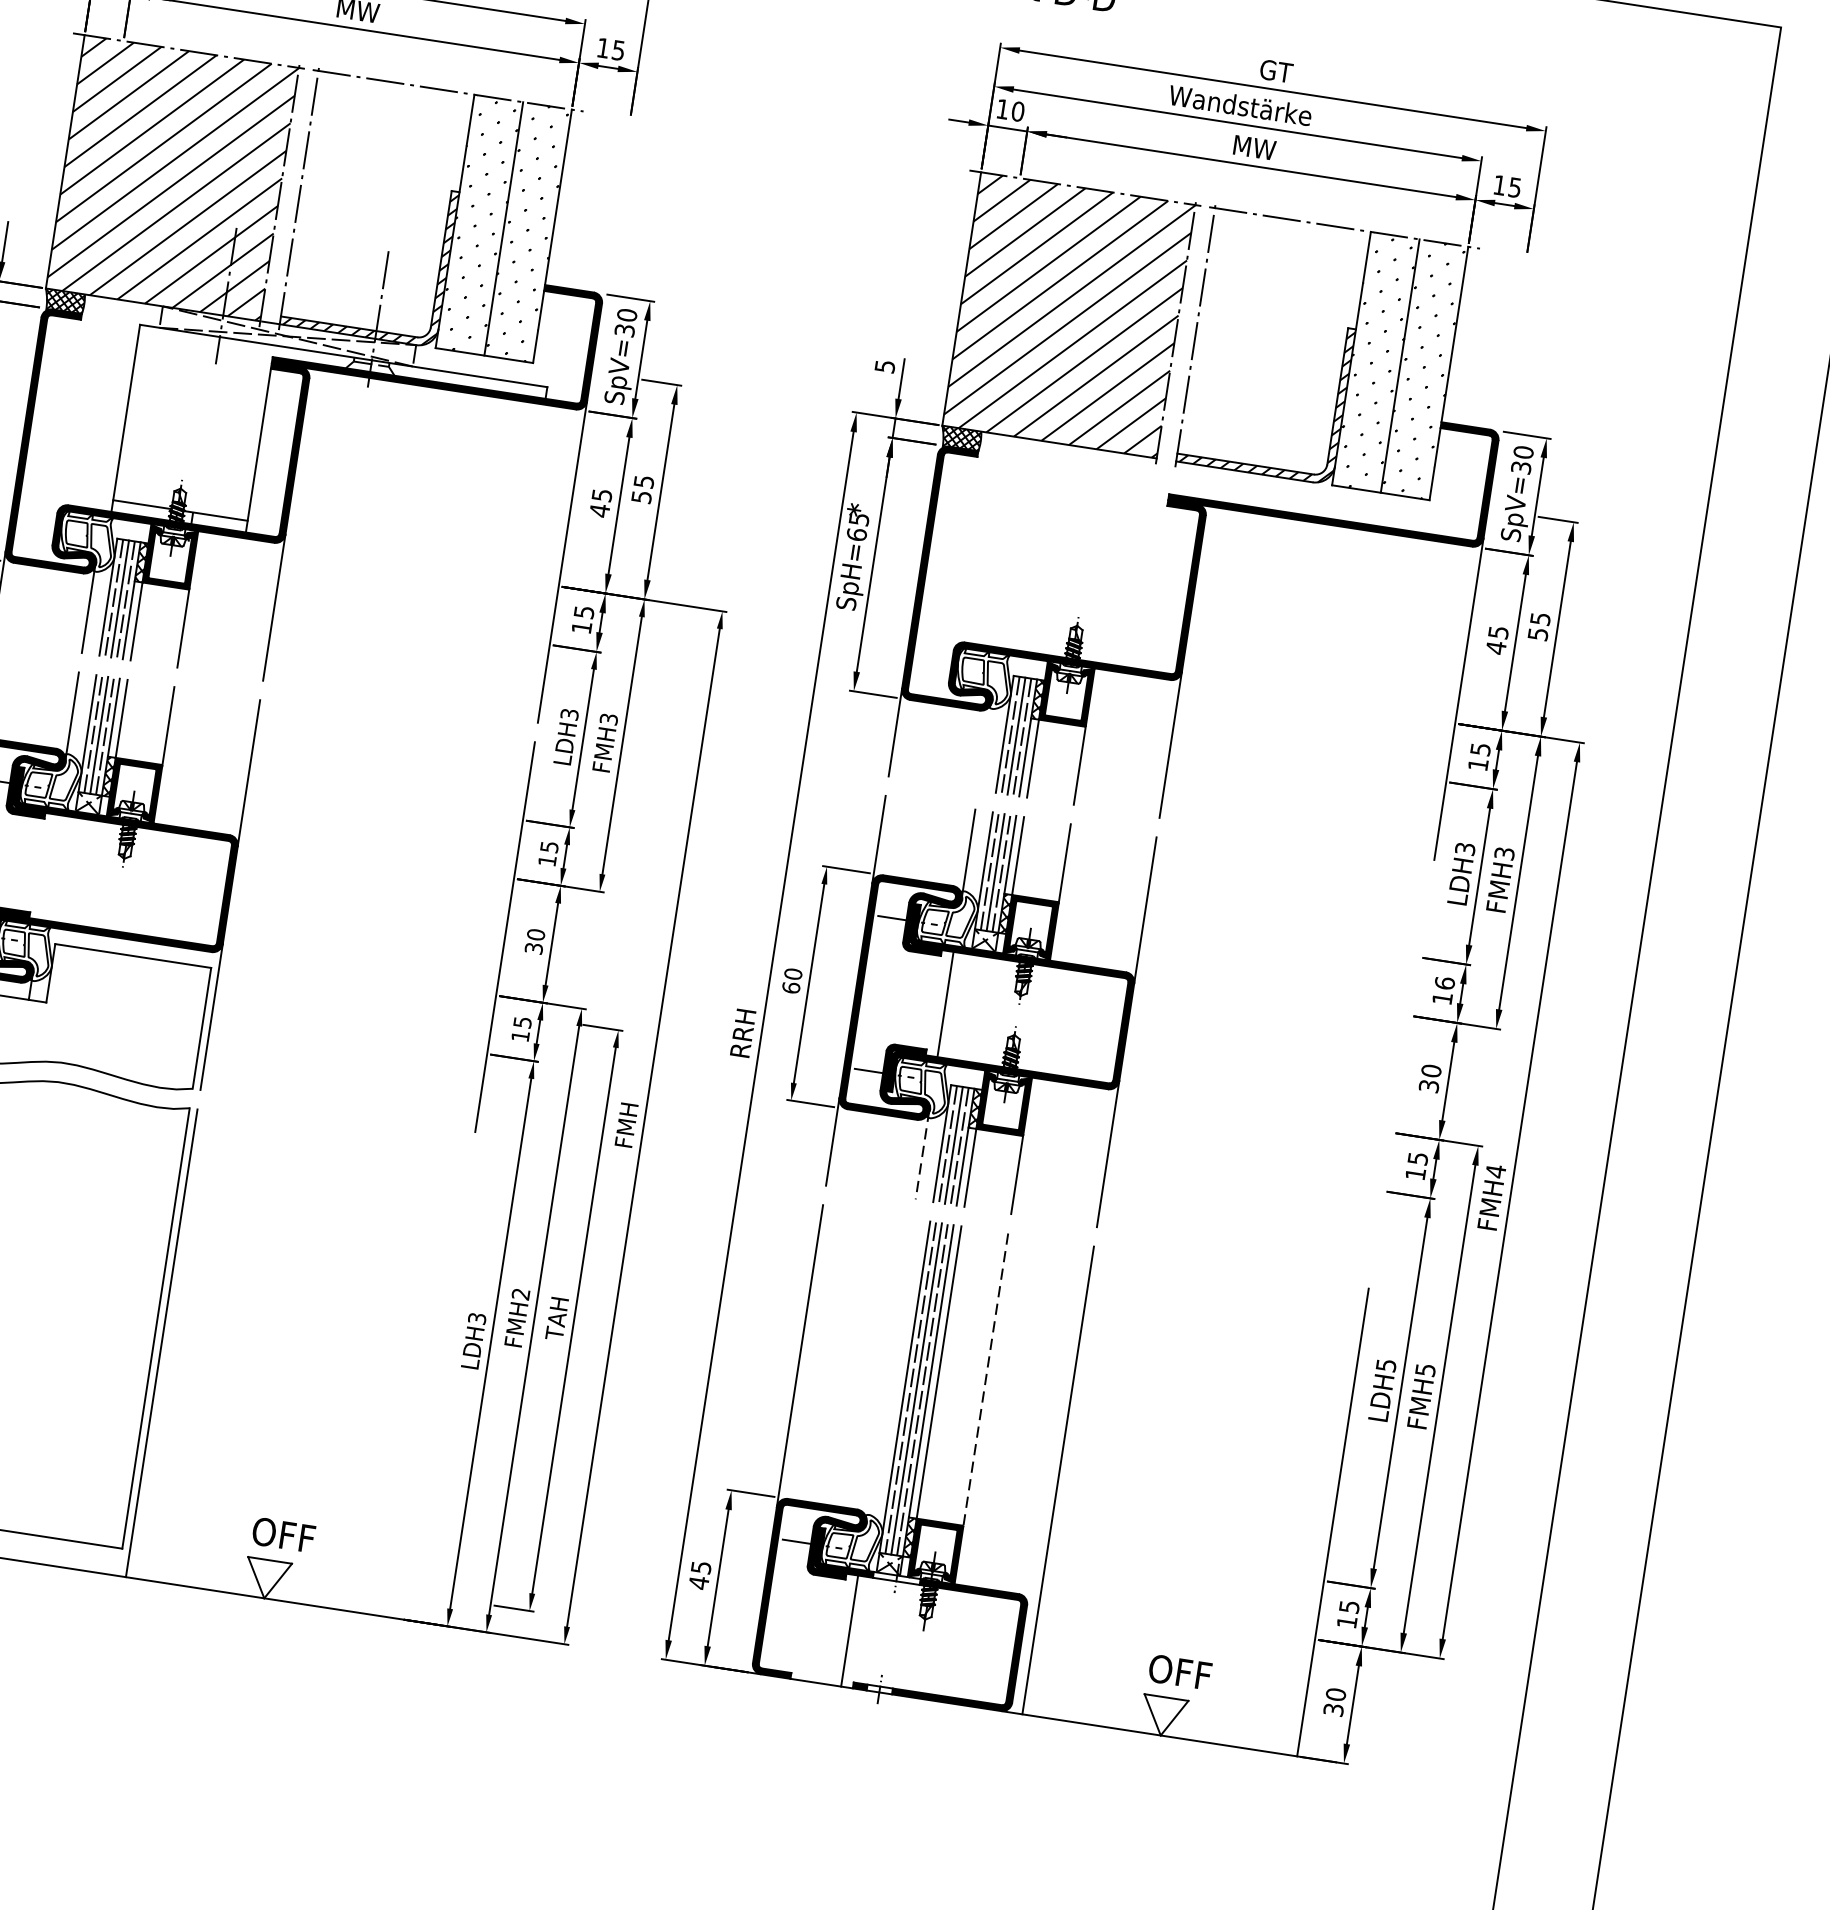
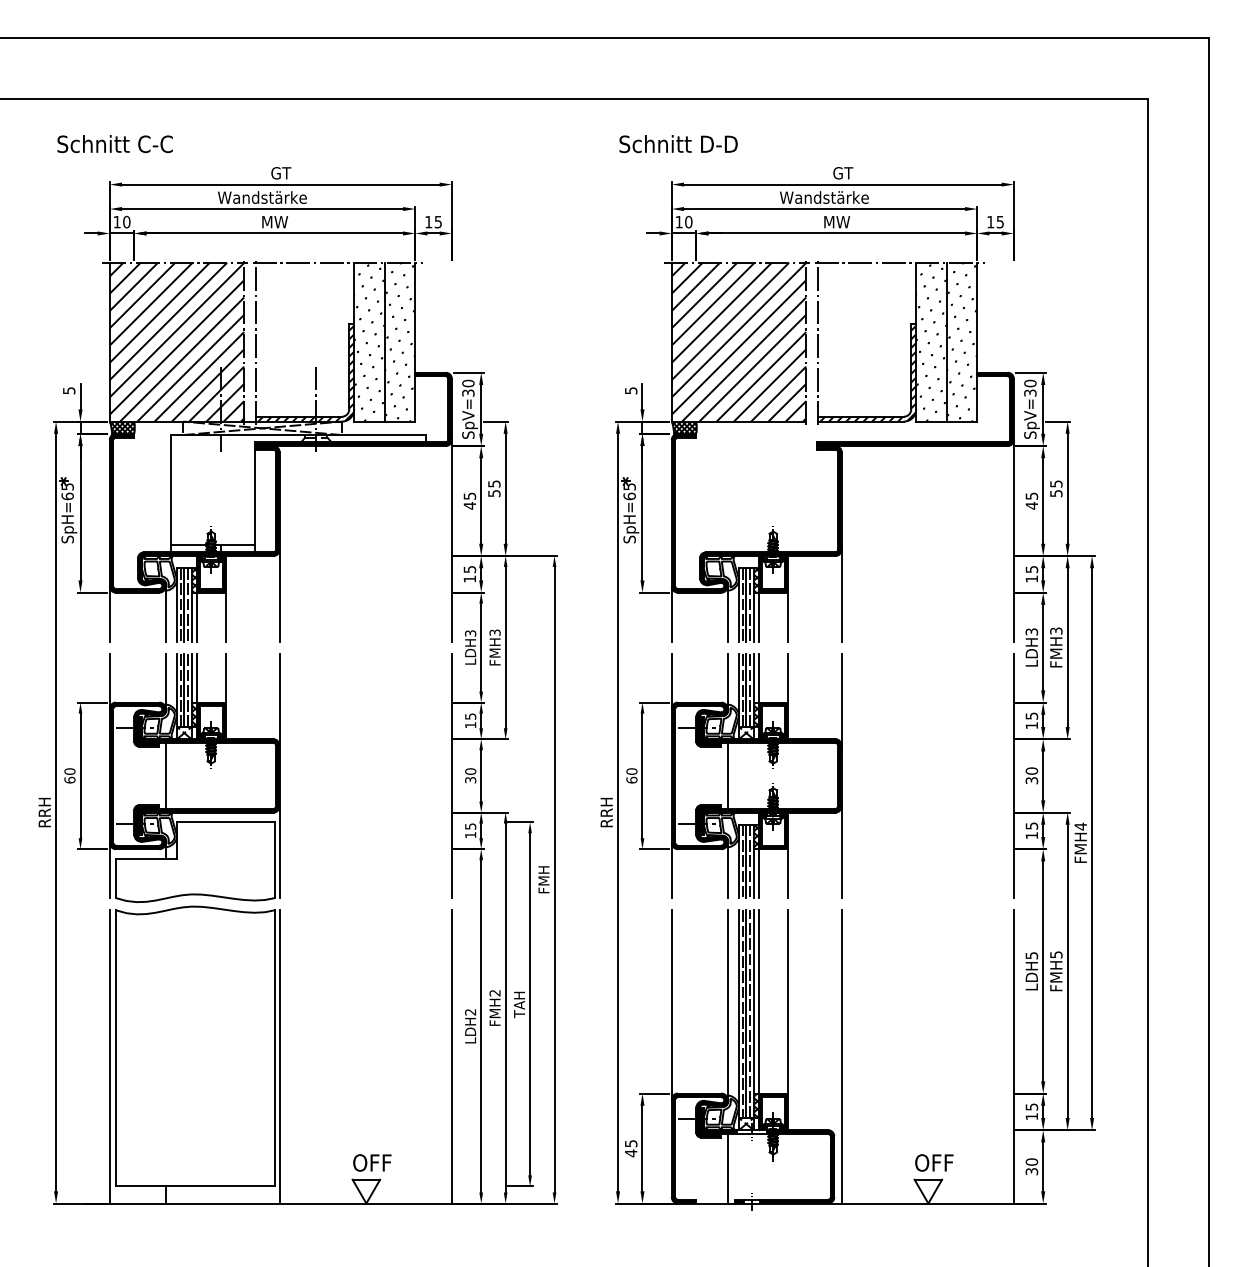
line: (985, 745) -> (728, 613), added
line: (49, 866) -> (166, 775), added
text: (1444, 982) -> (1031, 715), 16 -> 15
line: (1401, 1073) -> (1013, 775), added
line: (923, 1155) -> (728, 870), dashed -> solid
text: (477, 1319) -> (470, 1012), LDH3 -> LDH2
line: (890, 1369) -> (728, 1004), added
line: (985, 1380) -> (787, 1002), dashed -> solid
line: (435, 1384) -> (451, 1056), added

